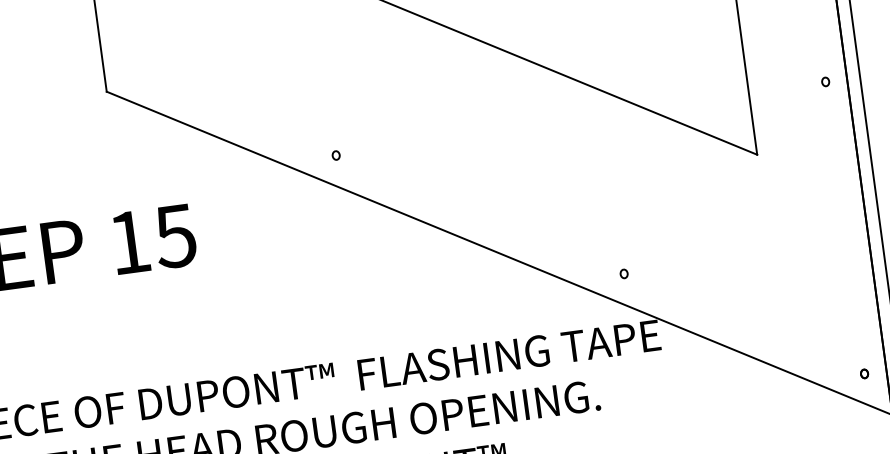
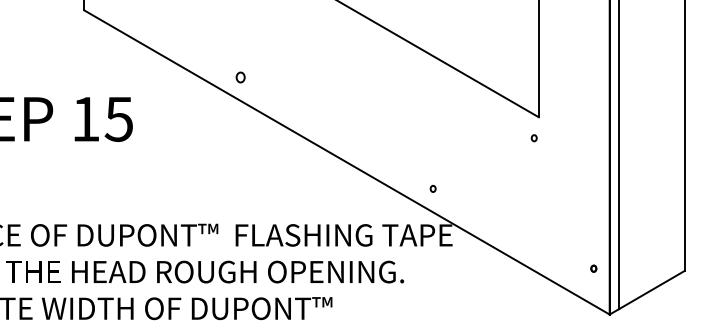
part: (824, 82) -> (533, 138), moved
part: (336, 155) -> (240, 77), size x1.6
part: (864, 373) -> (593, 268), moved

